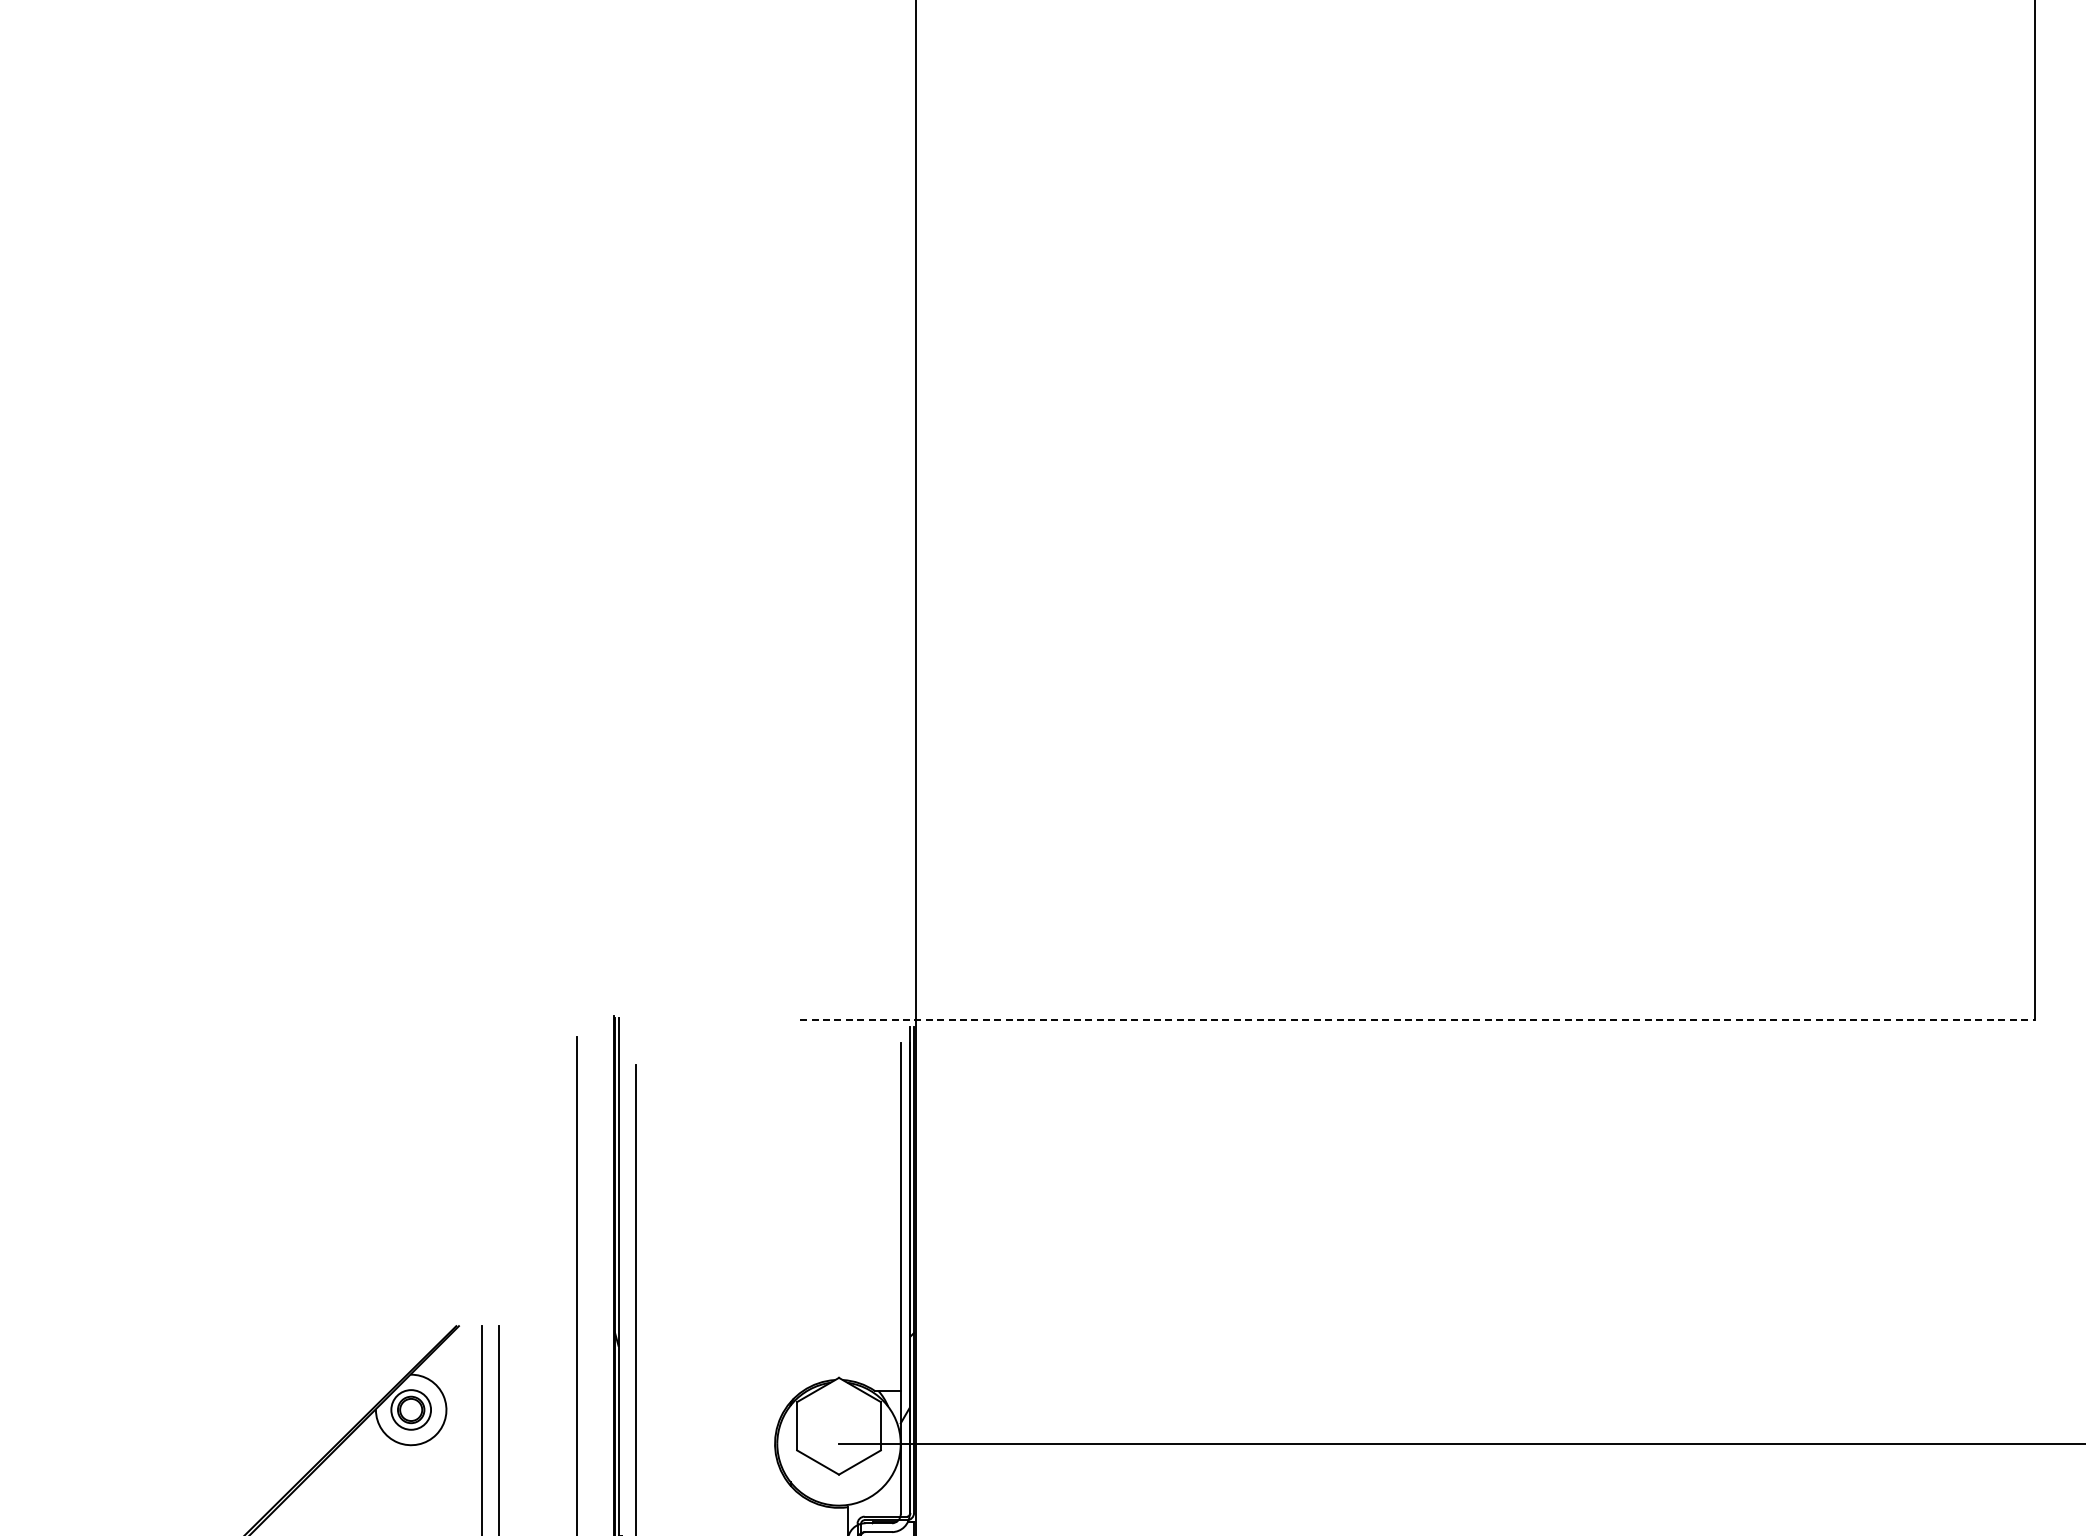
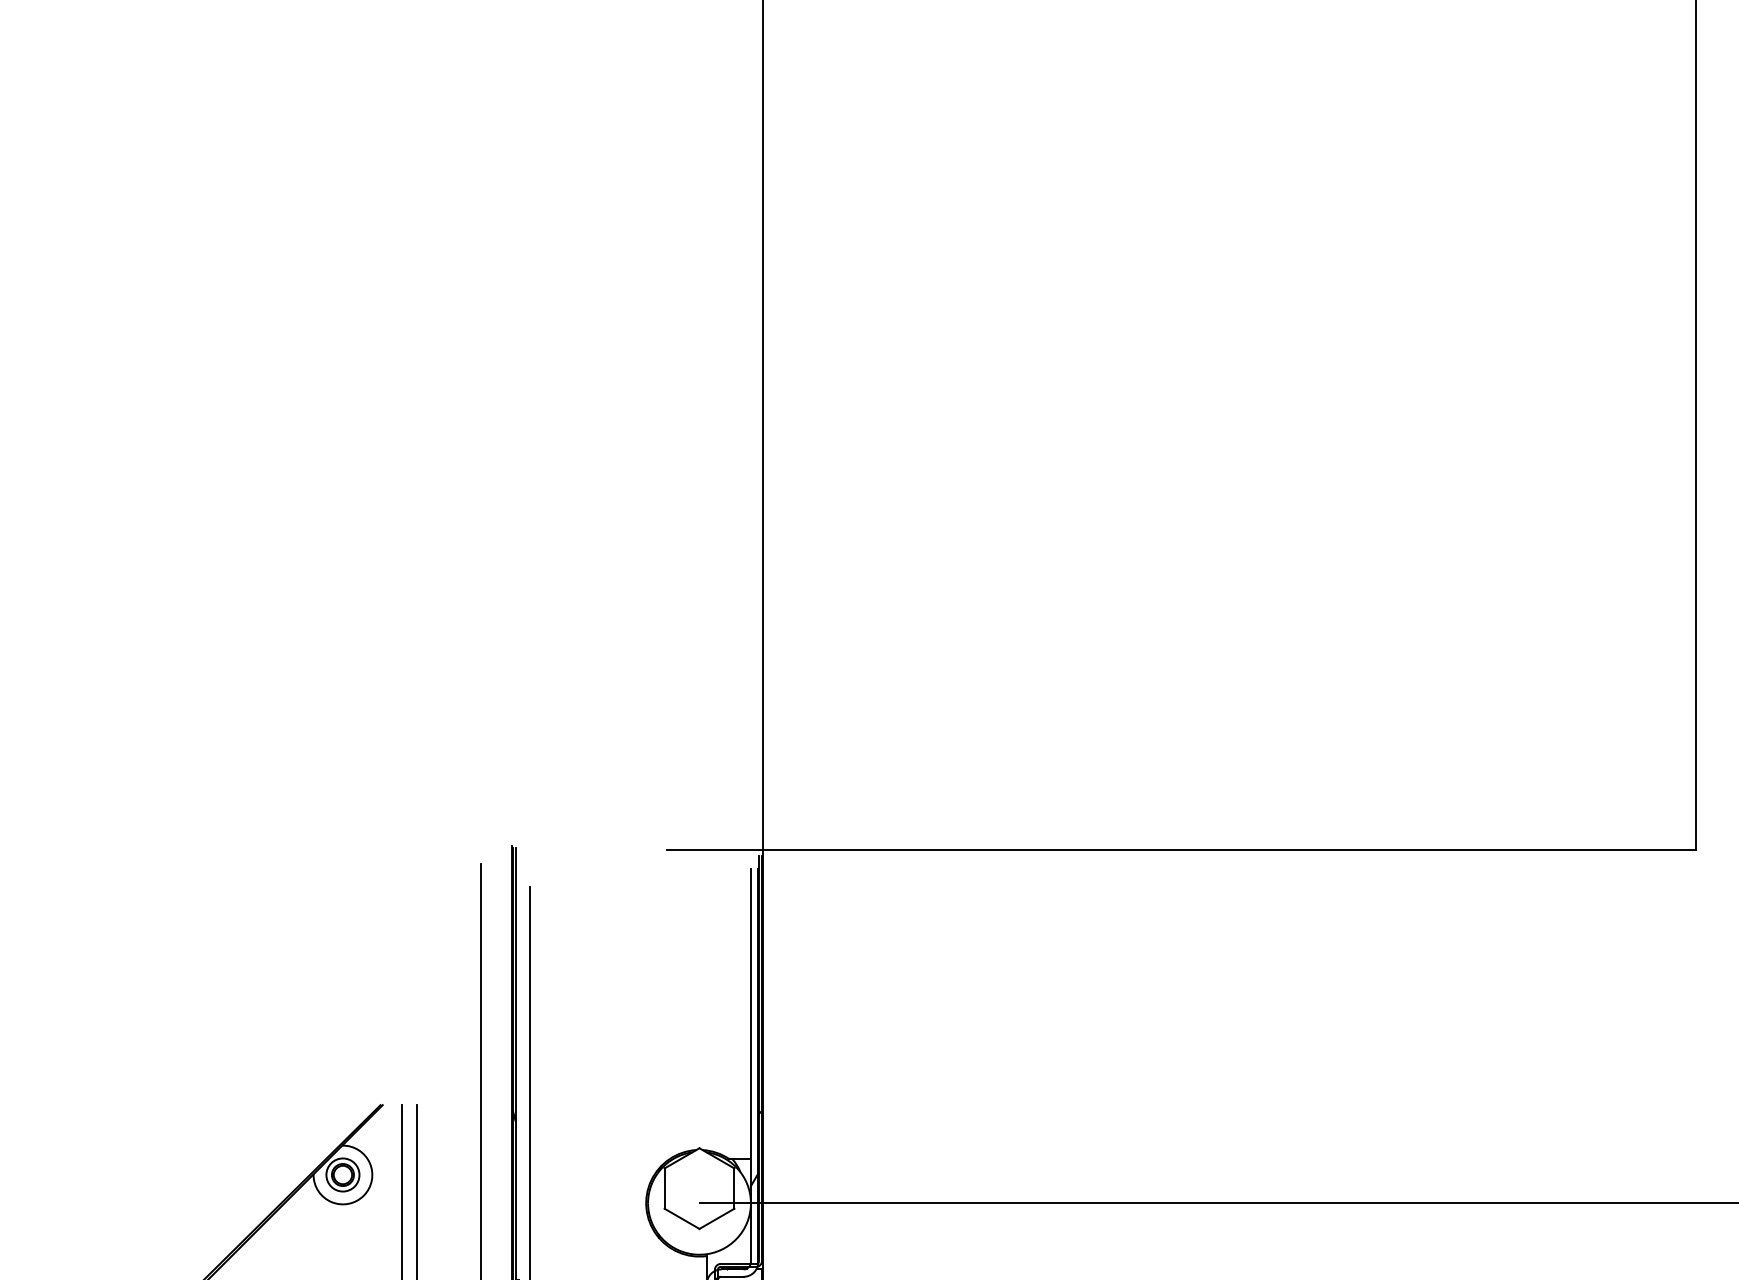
line: (1418, 1019) -> (1182, 849), dashed -> solid

